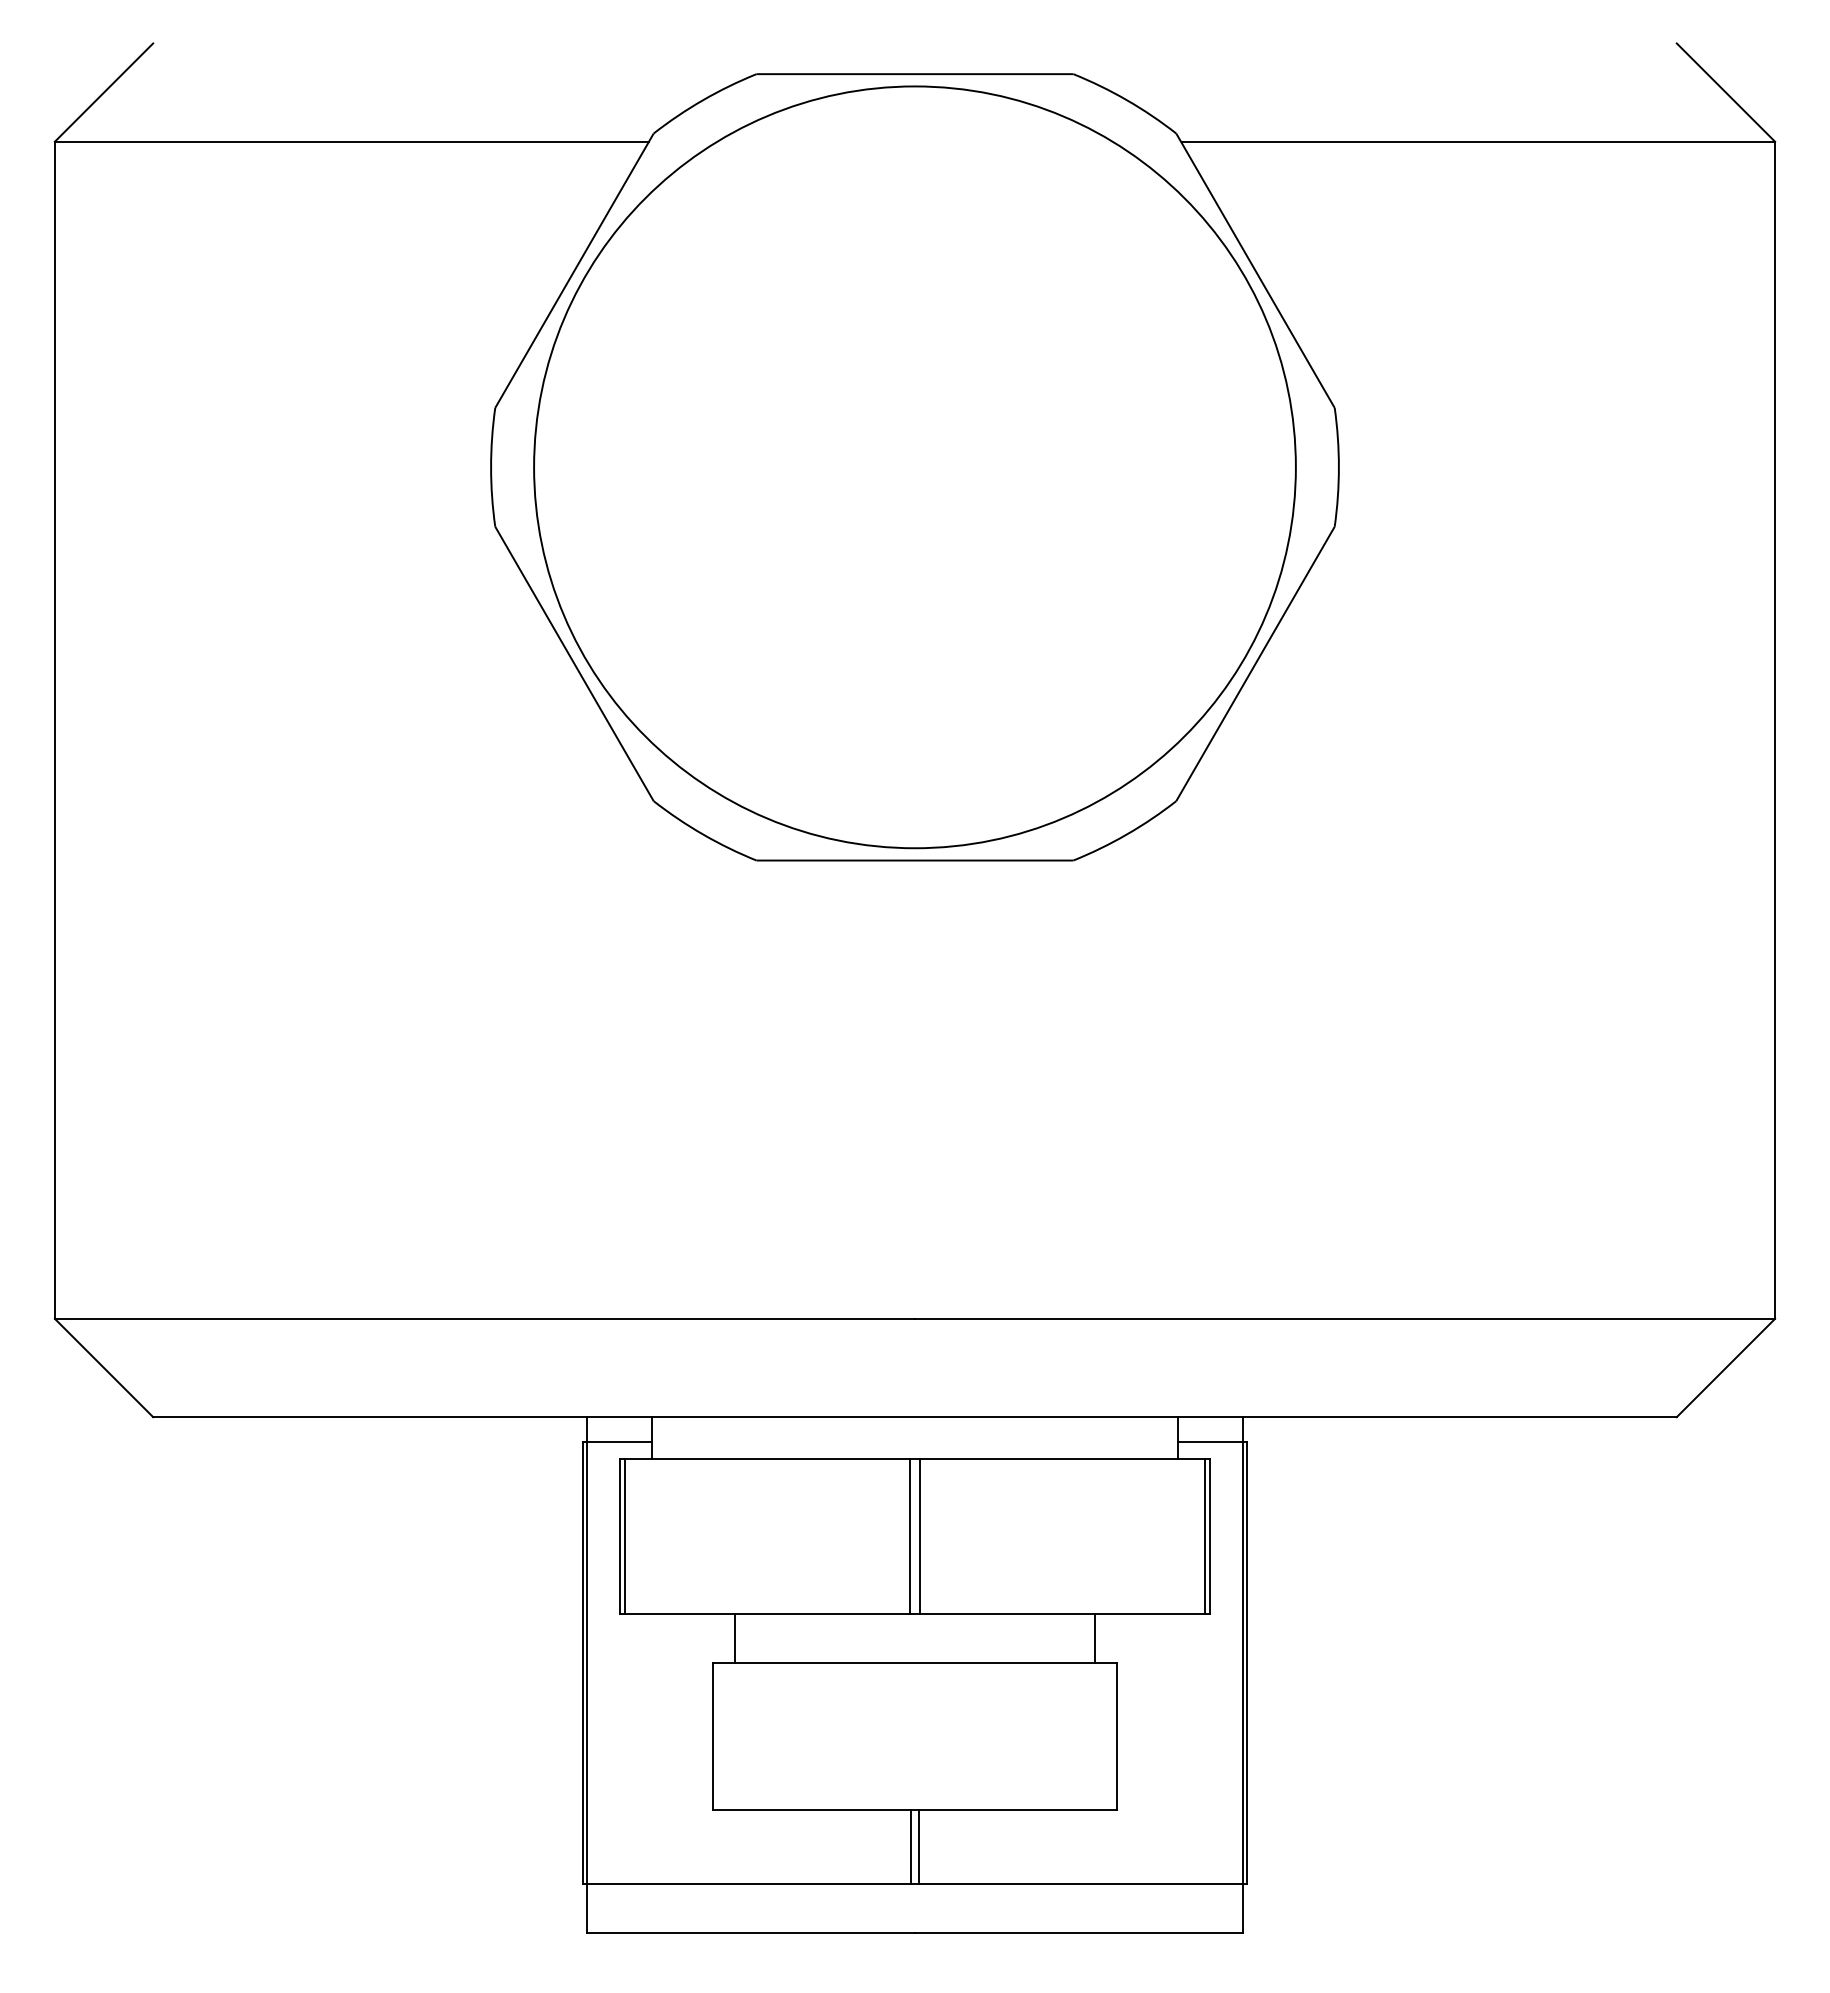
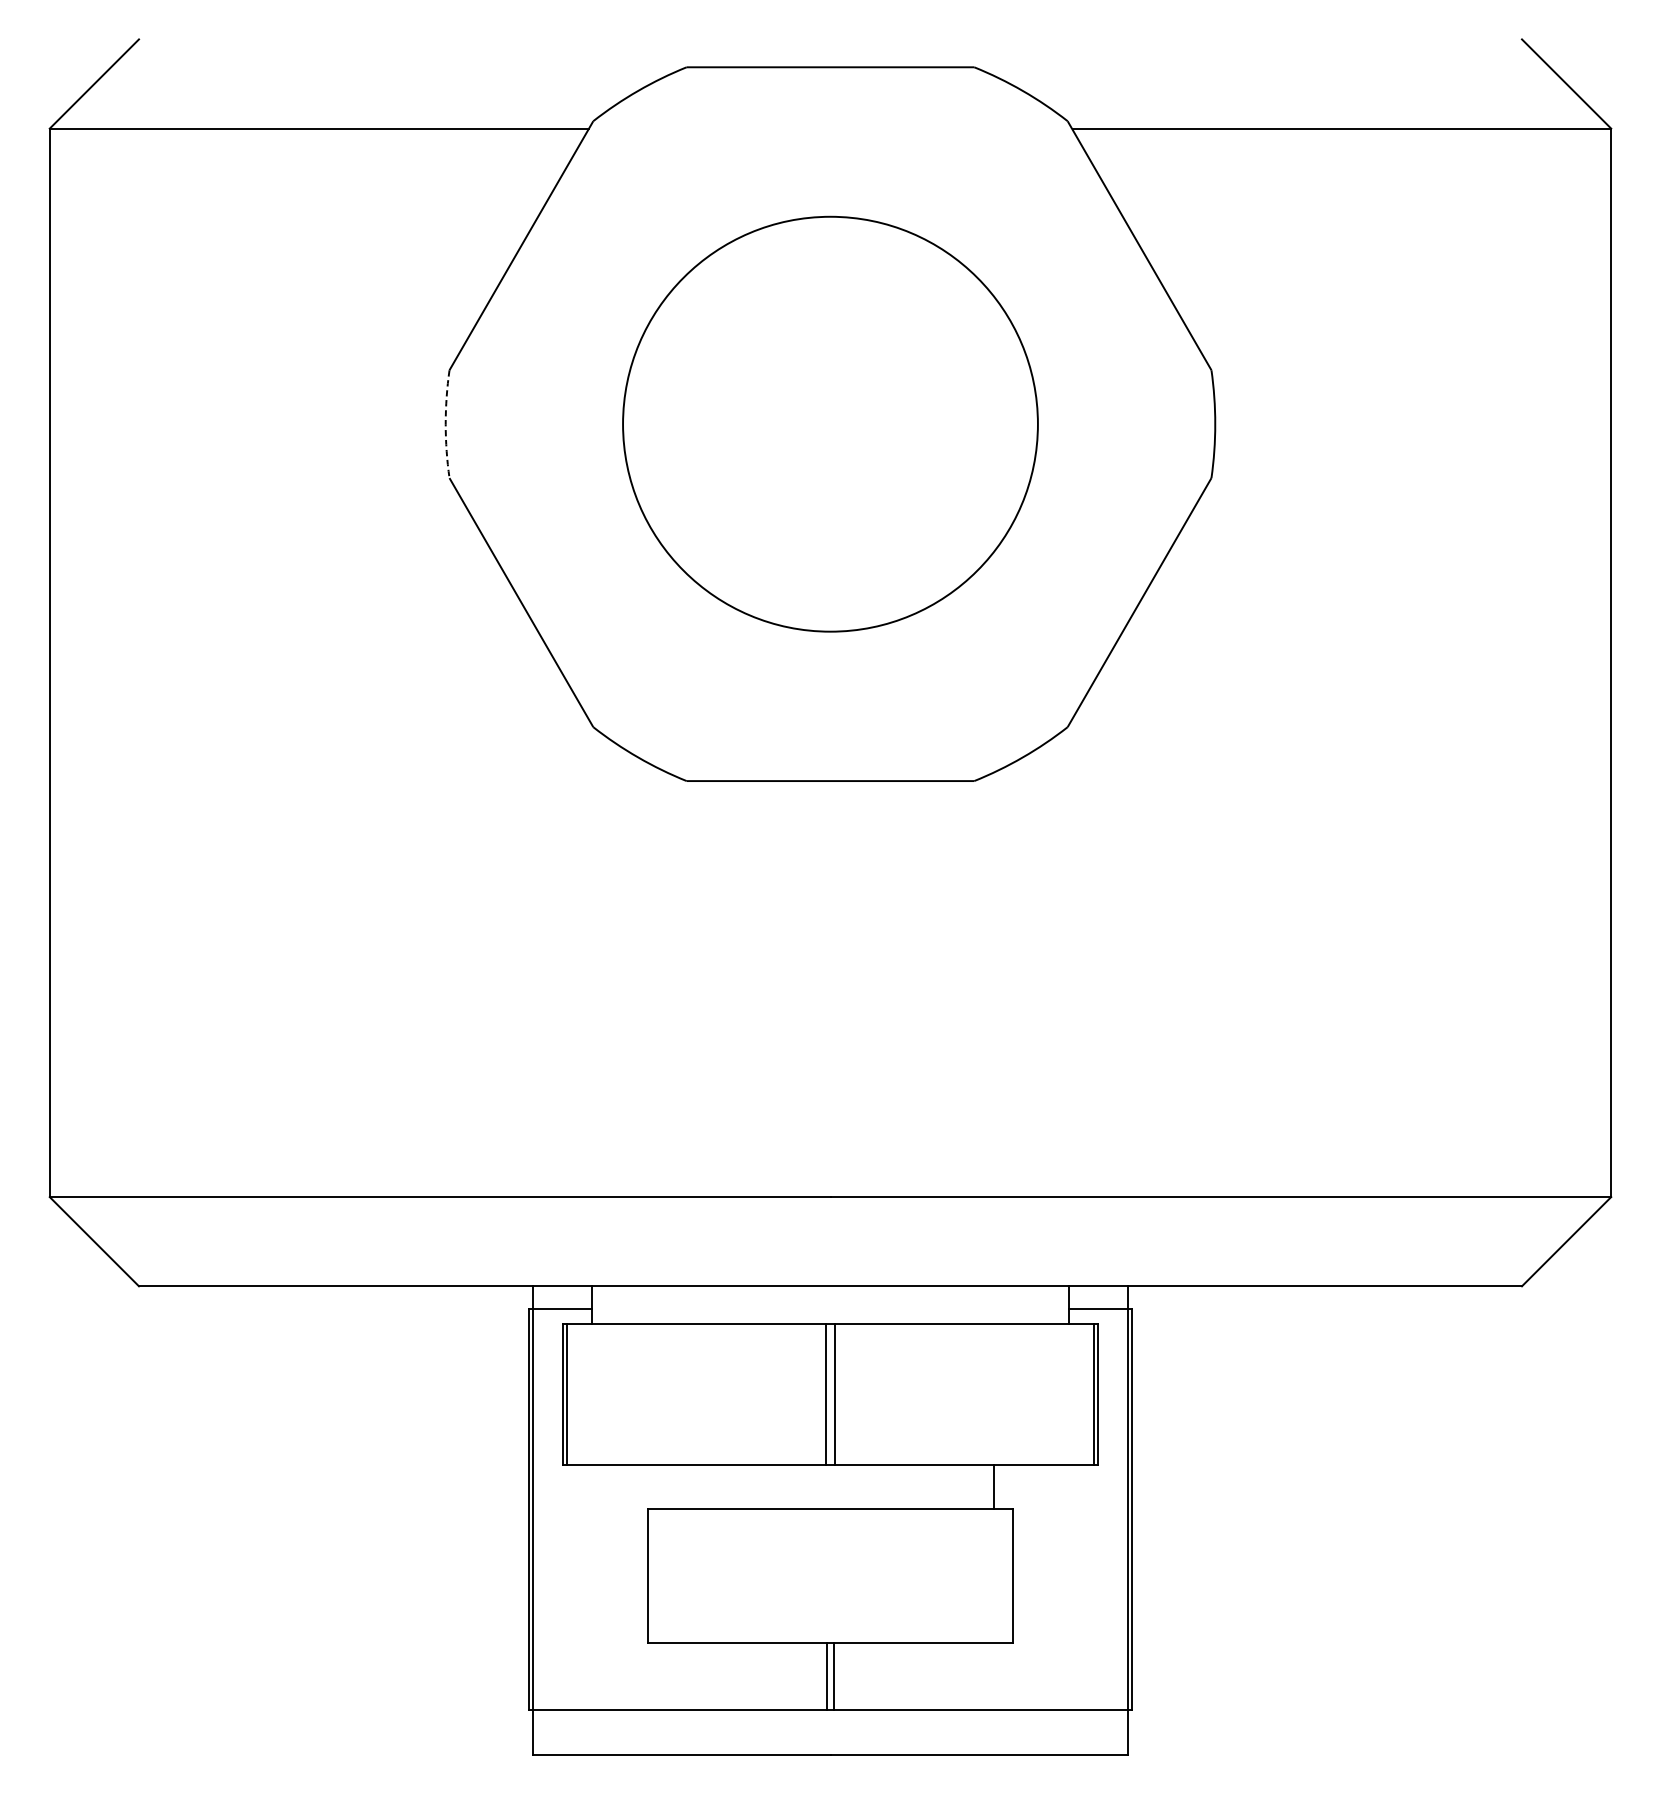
arc: (491, 467) -> (446, 424), solid -> dashed
circle: (914, 467) -> (830, 424), size x0.6
line: (735, 1637) -> (667, 1486), removed

